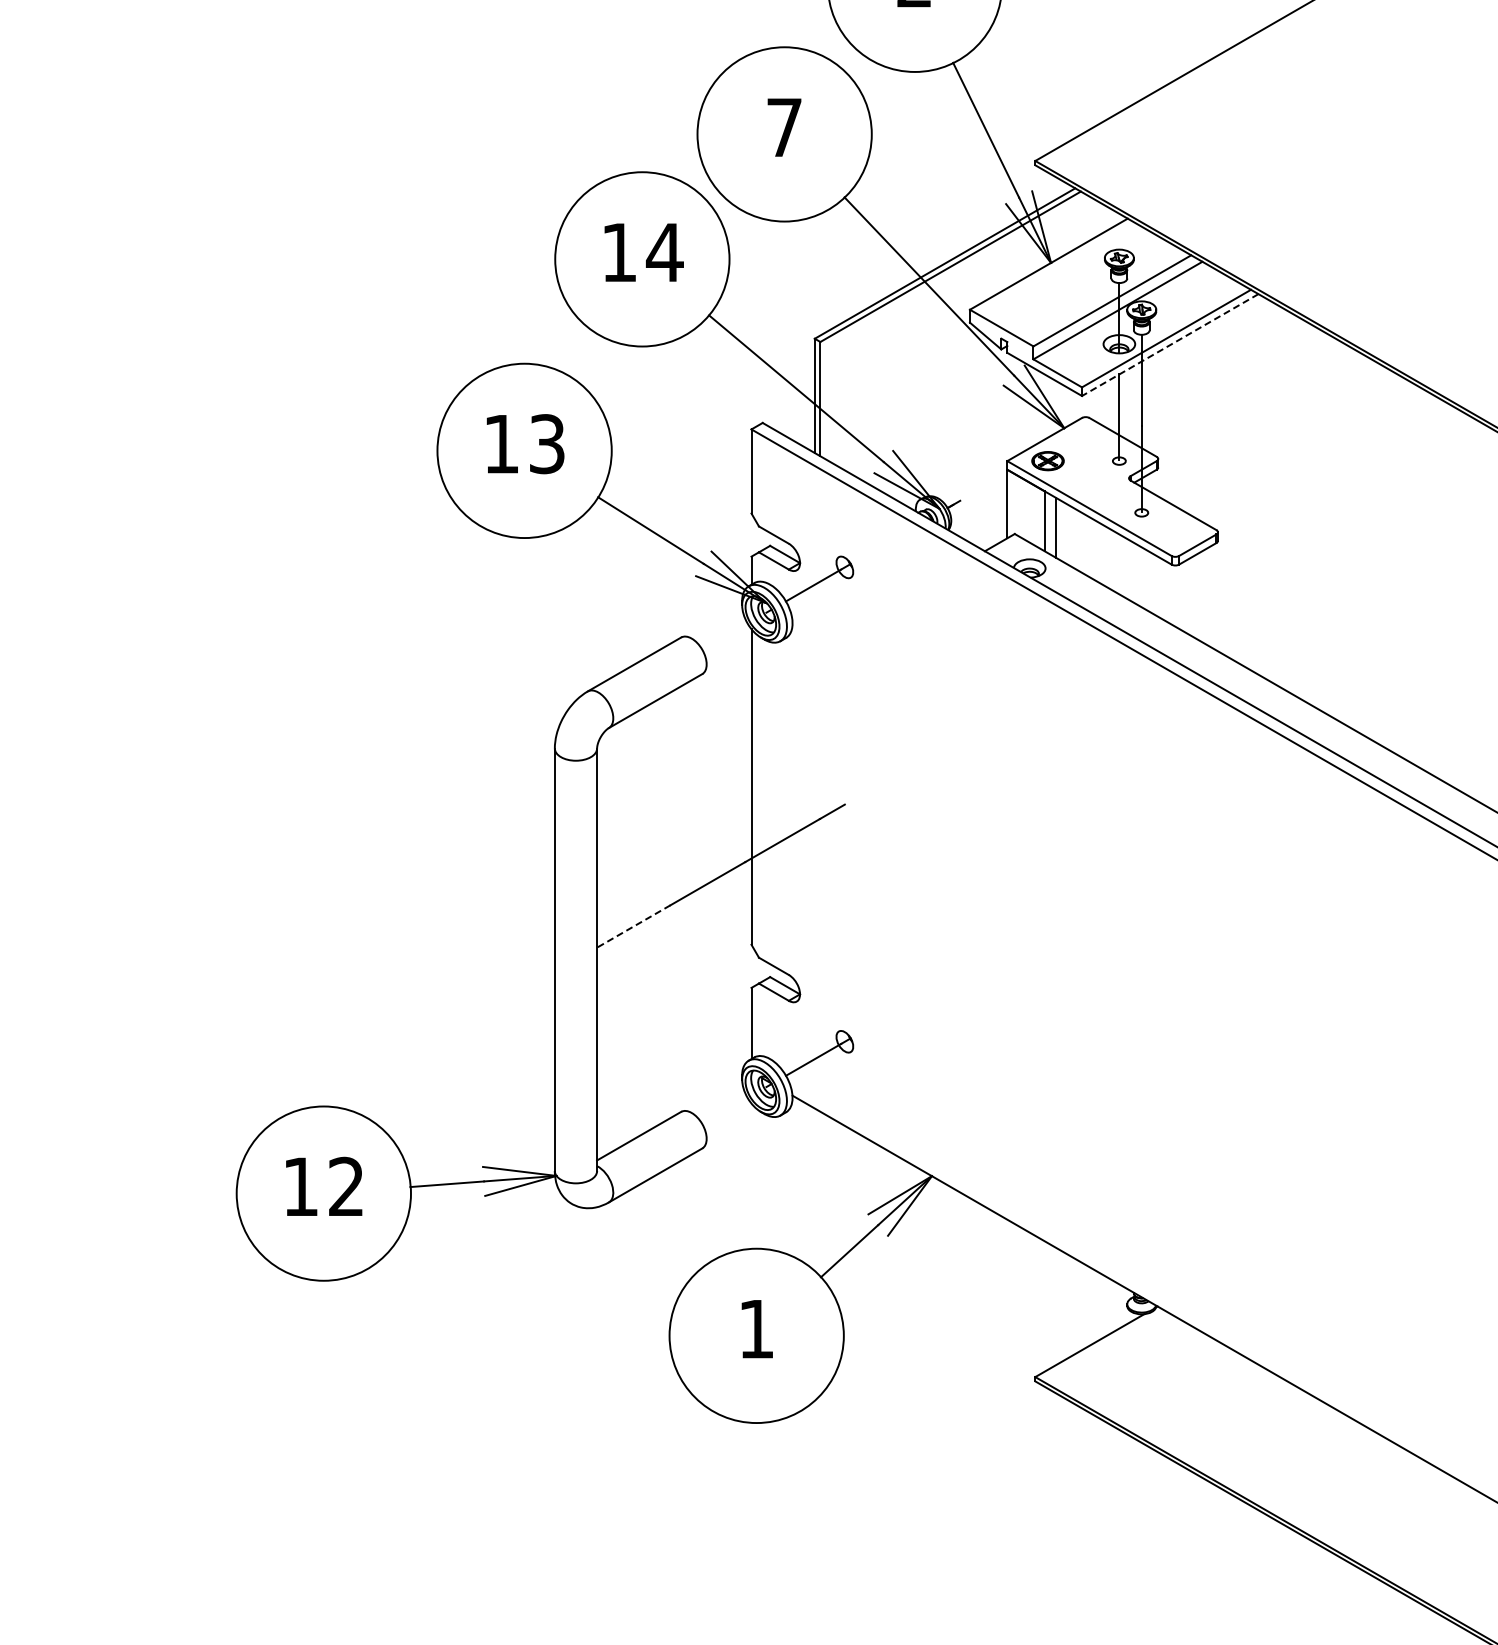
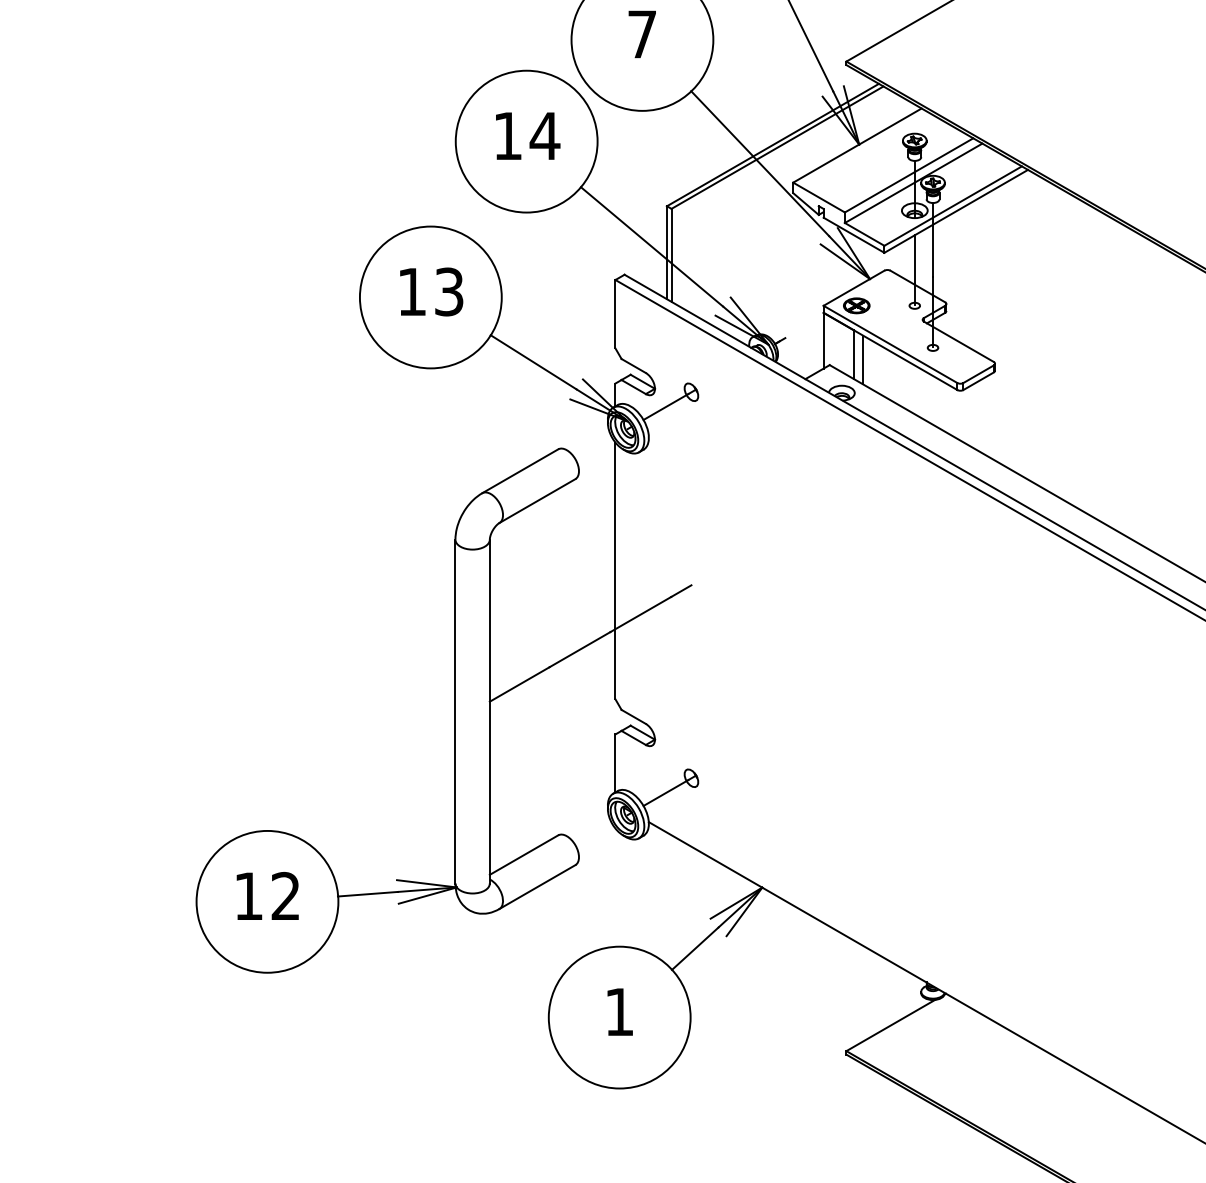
line: (1170, 345) -> (956, 211), dashed -> solid
line: (633, 926) -> (519, 684), dashed -> solid

